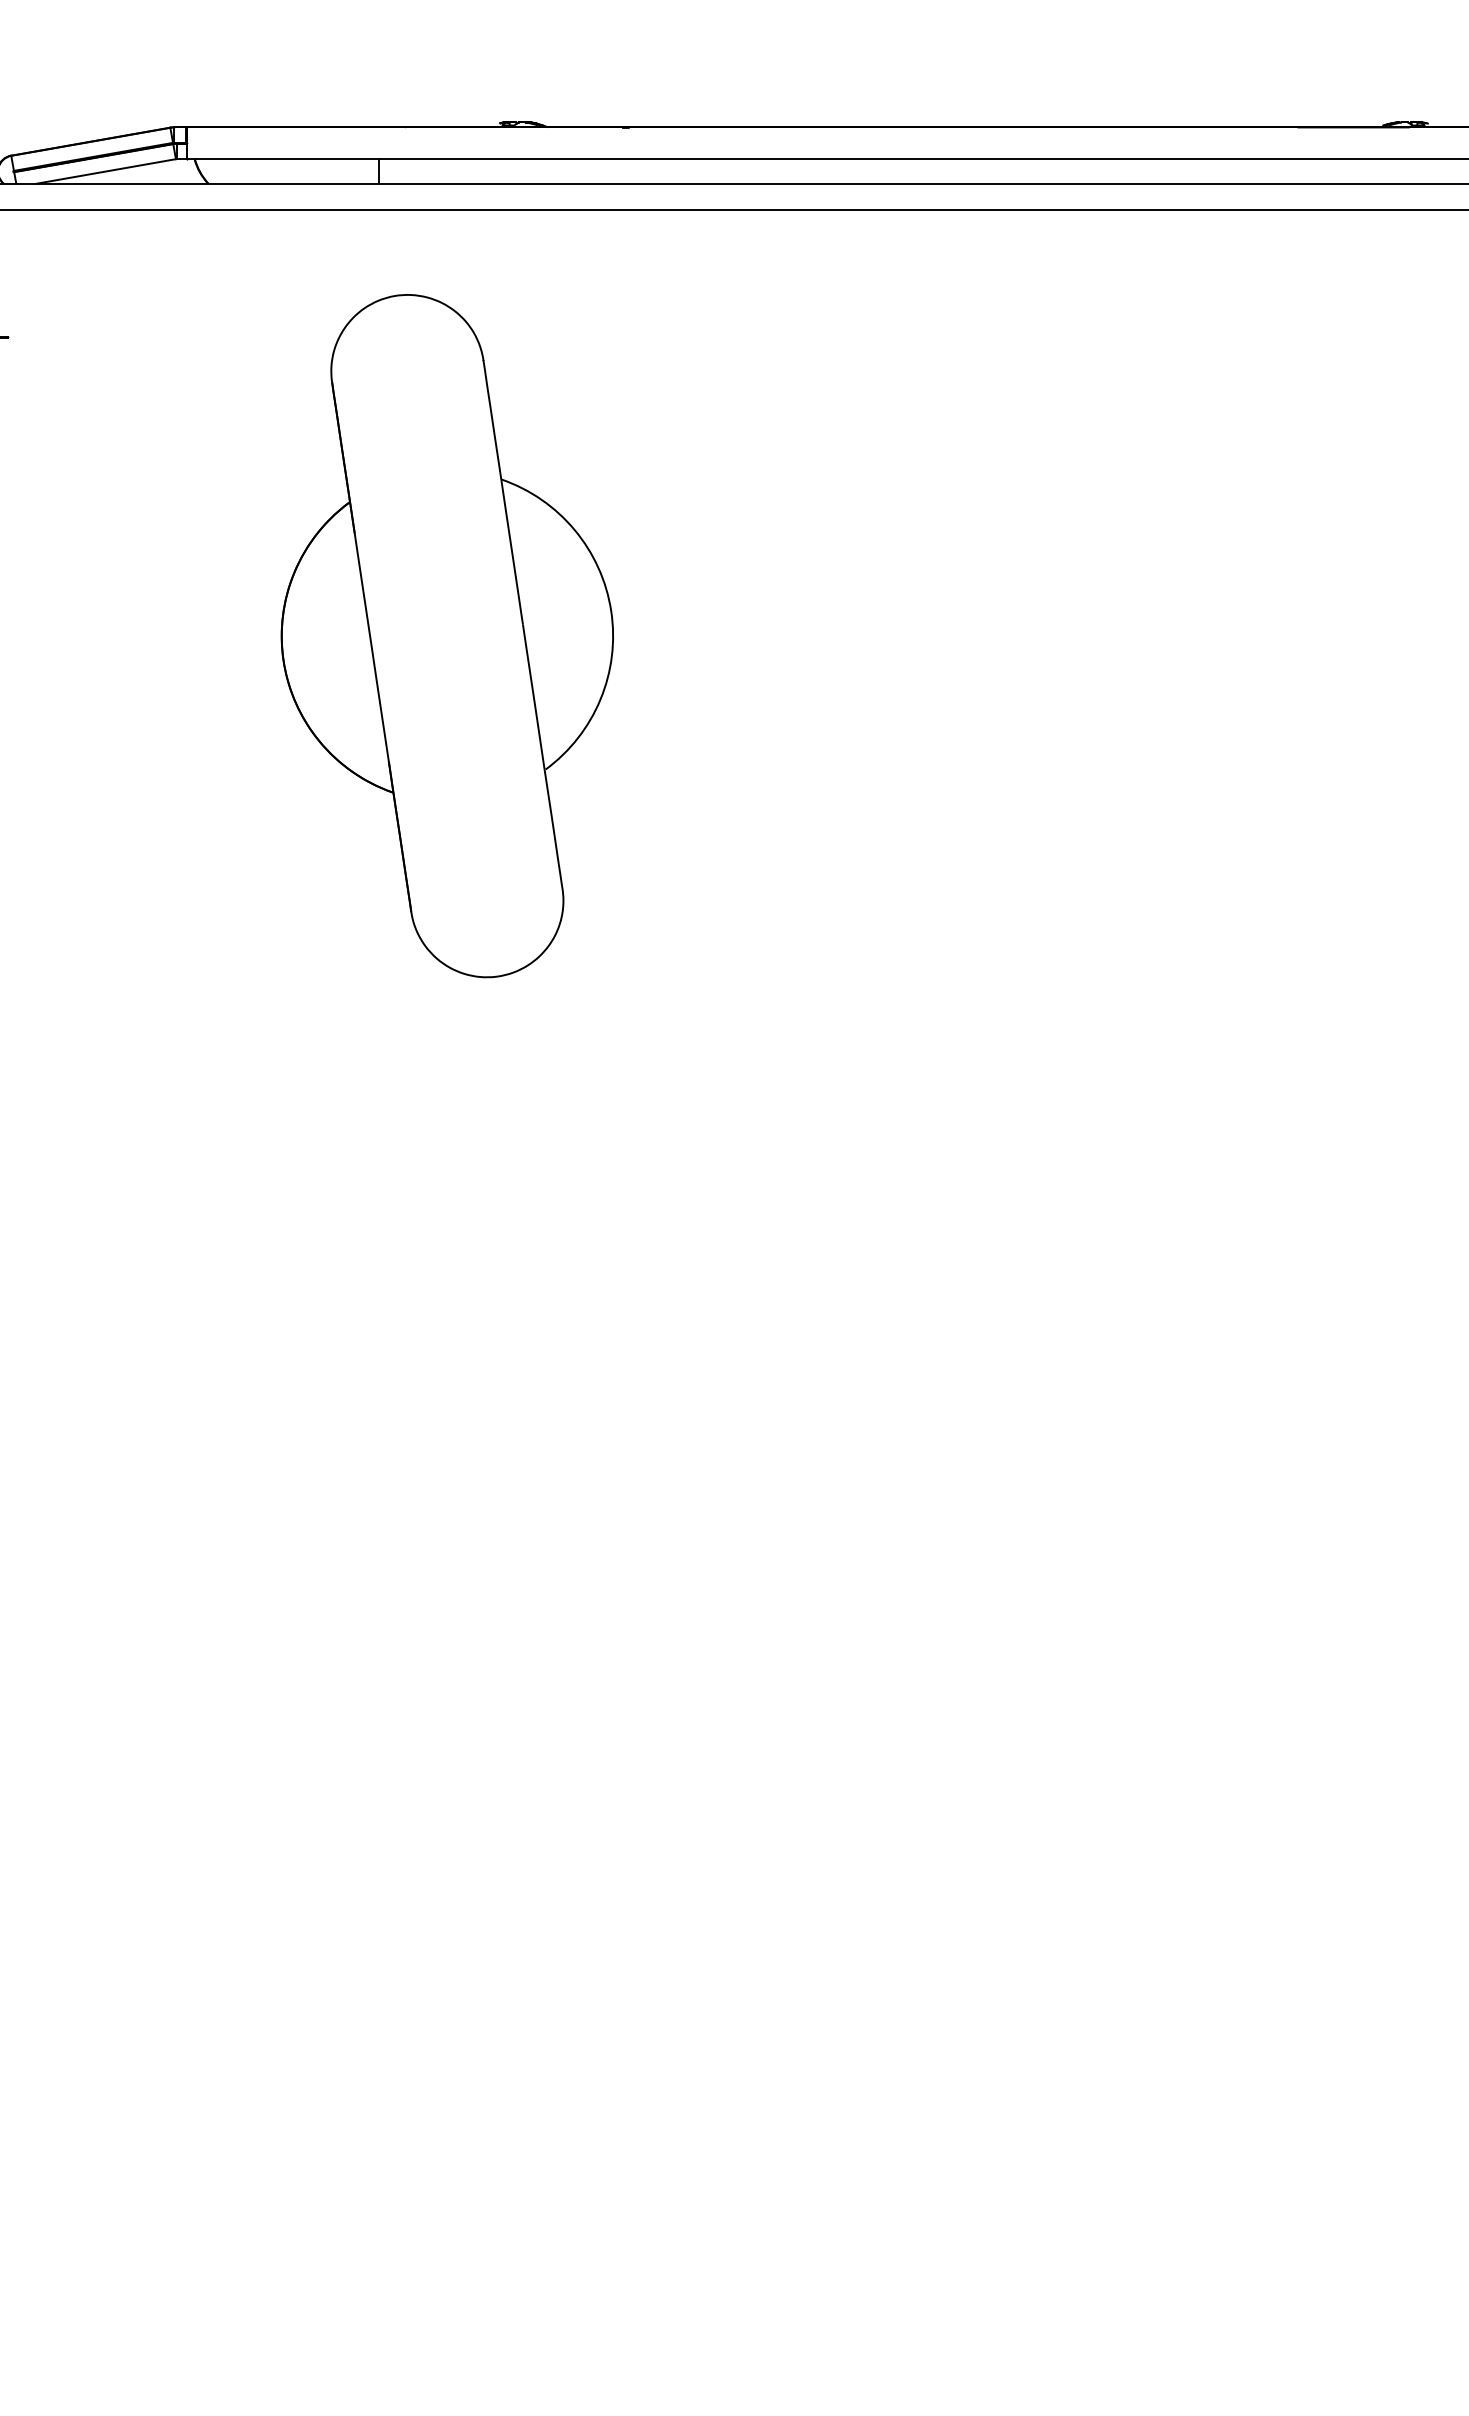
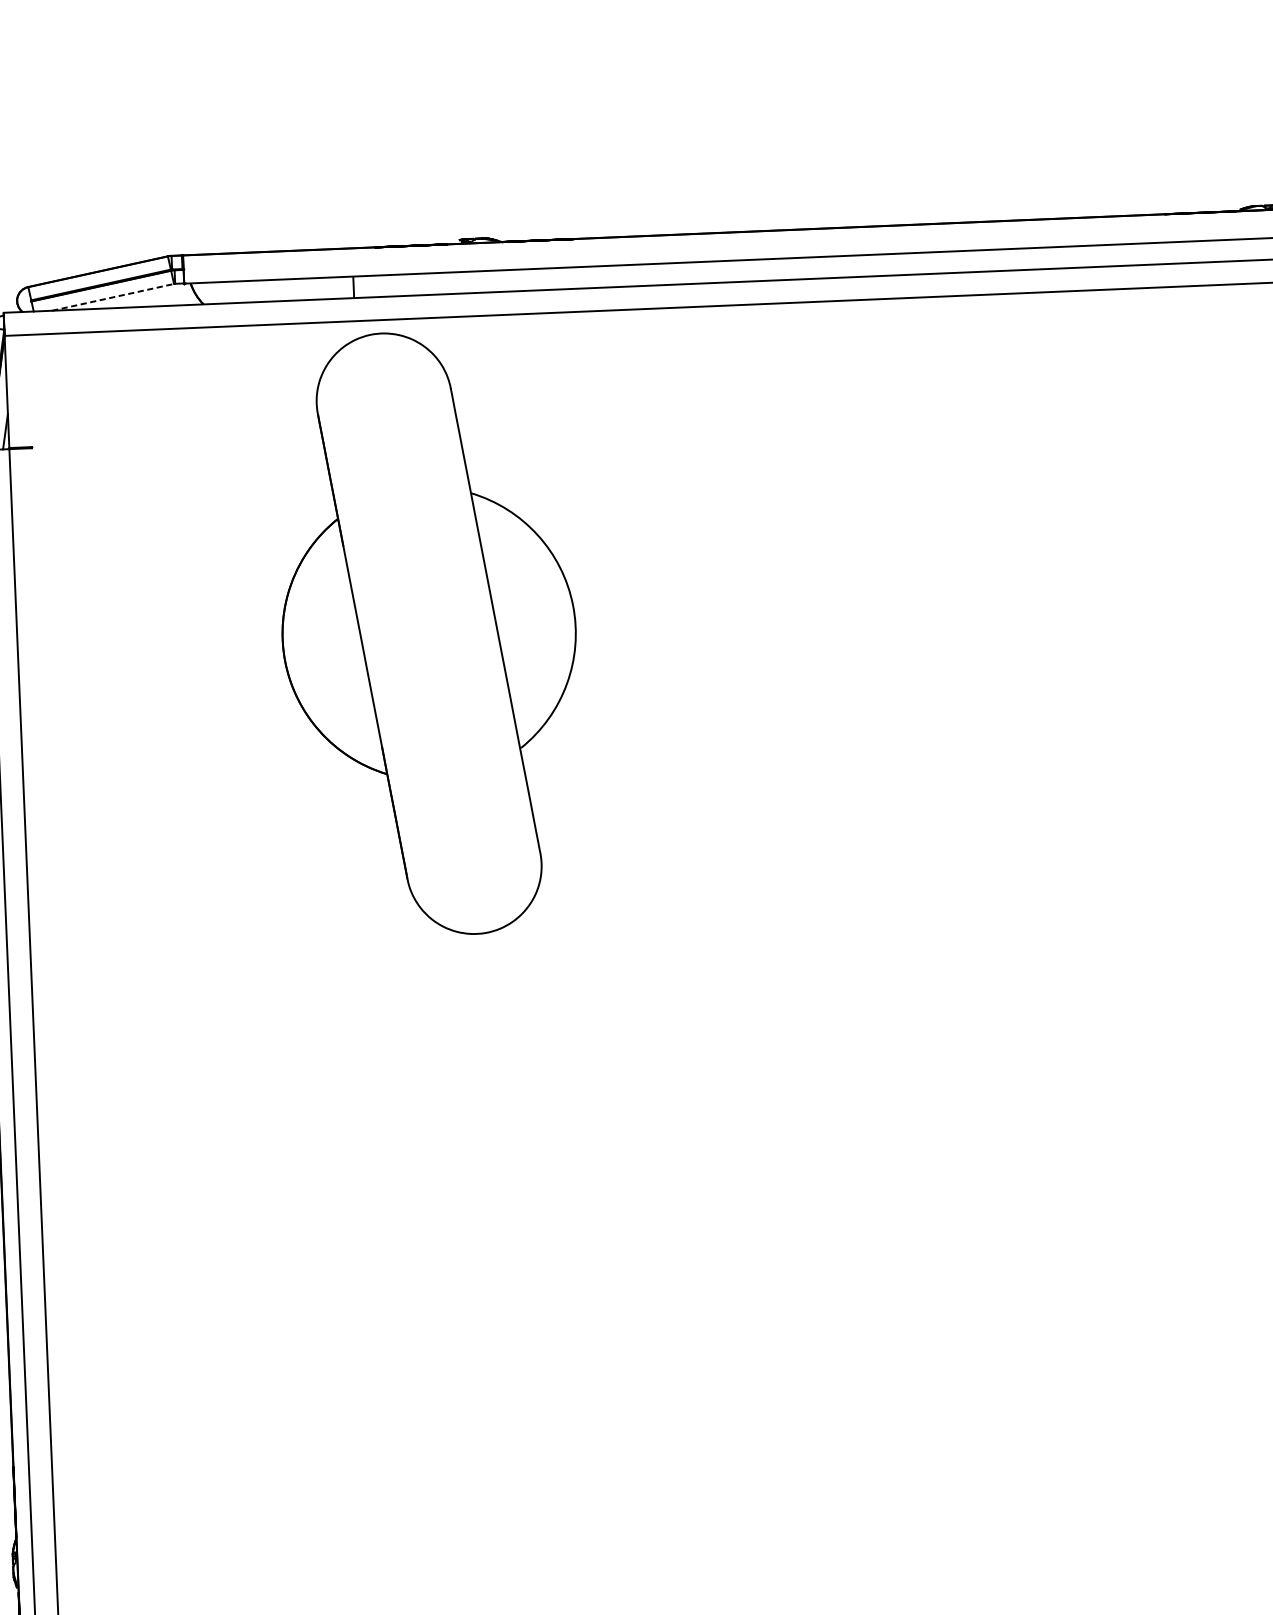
line: (106, 171) -> (113, 297), solid -> dashed
part: (446, 636) -> (428, 634), moved

